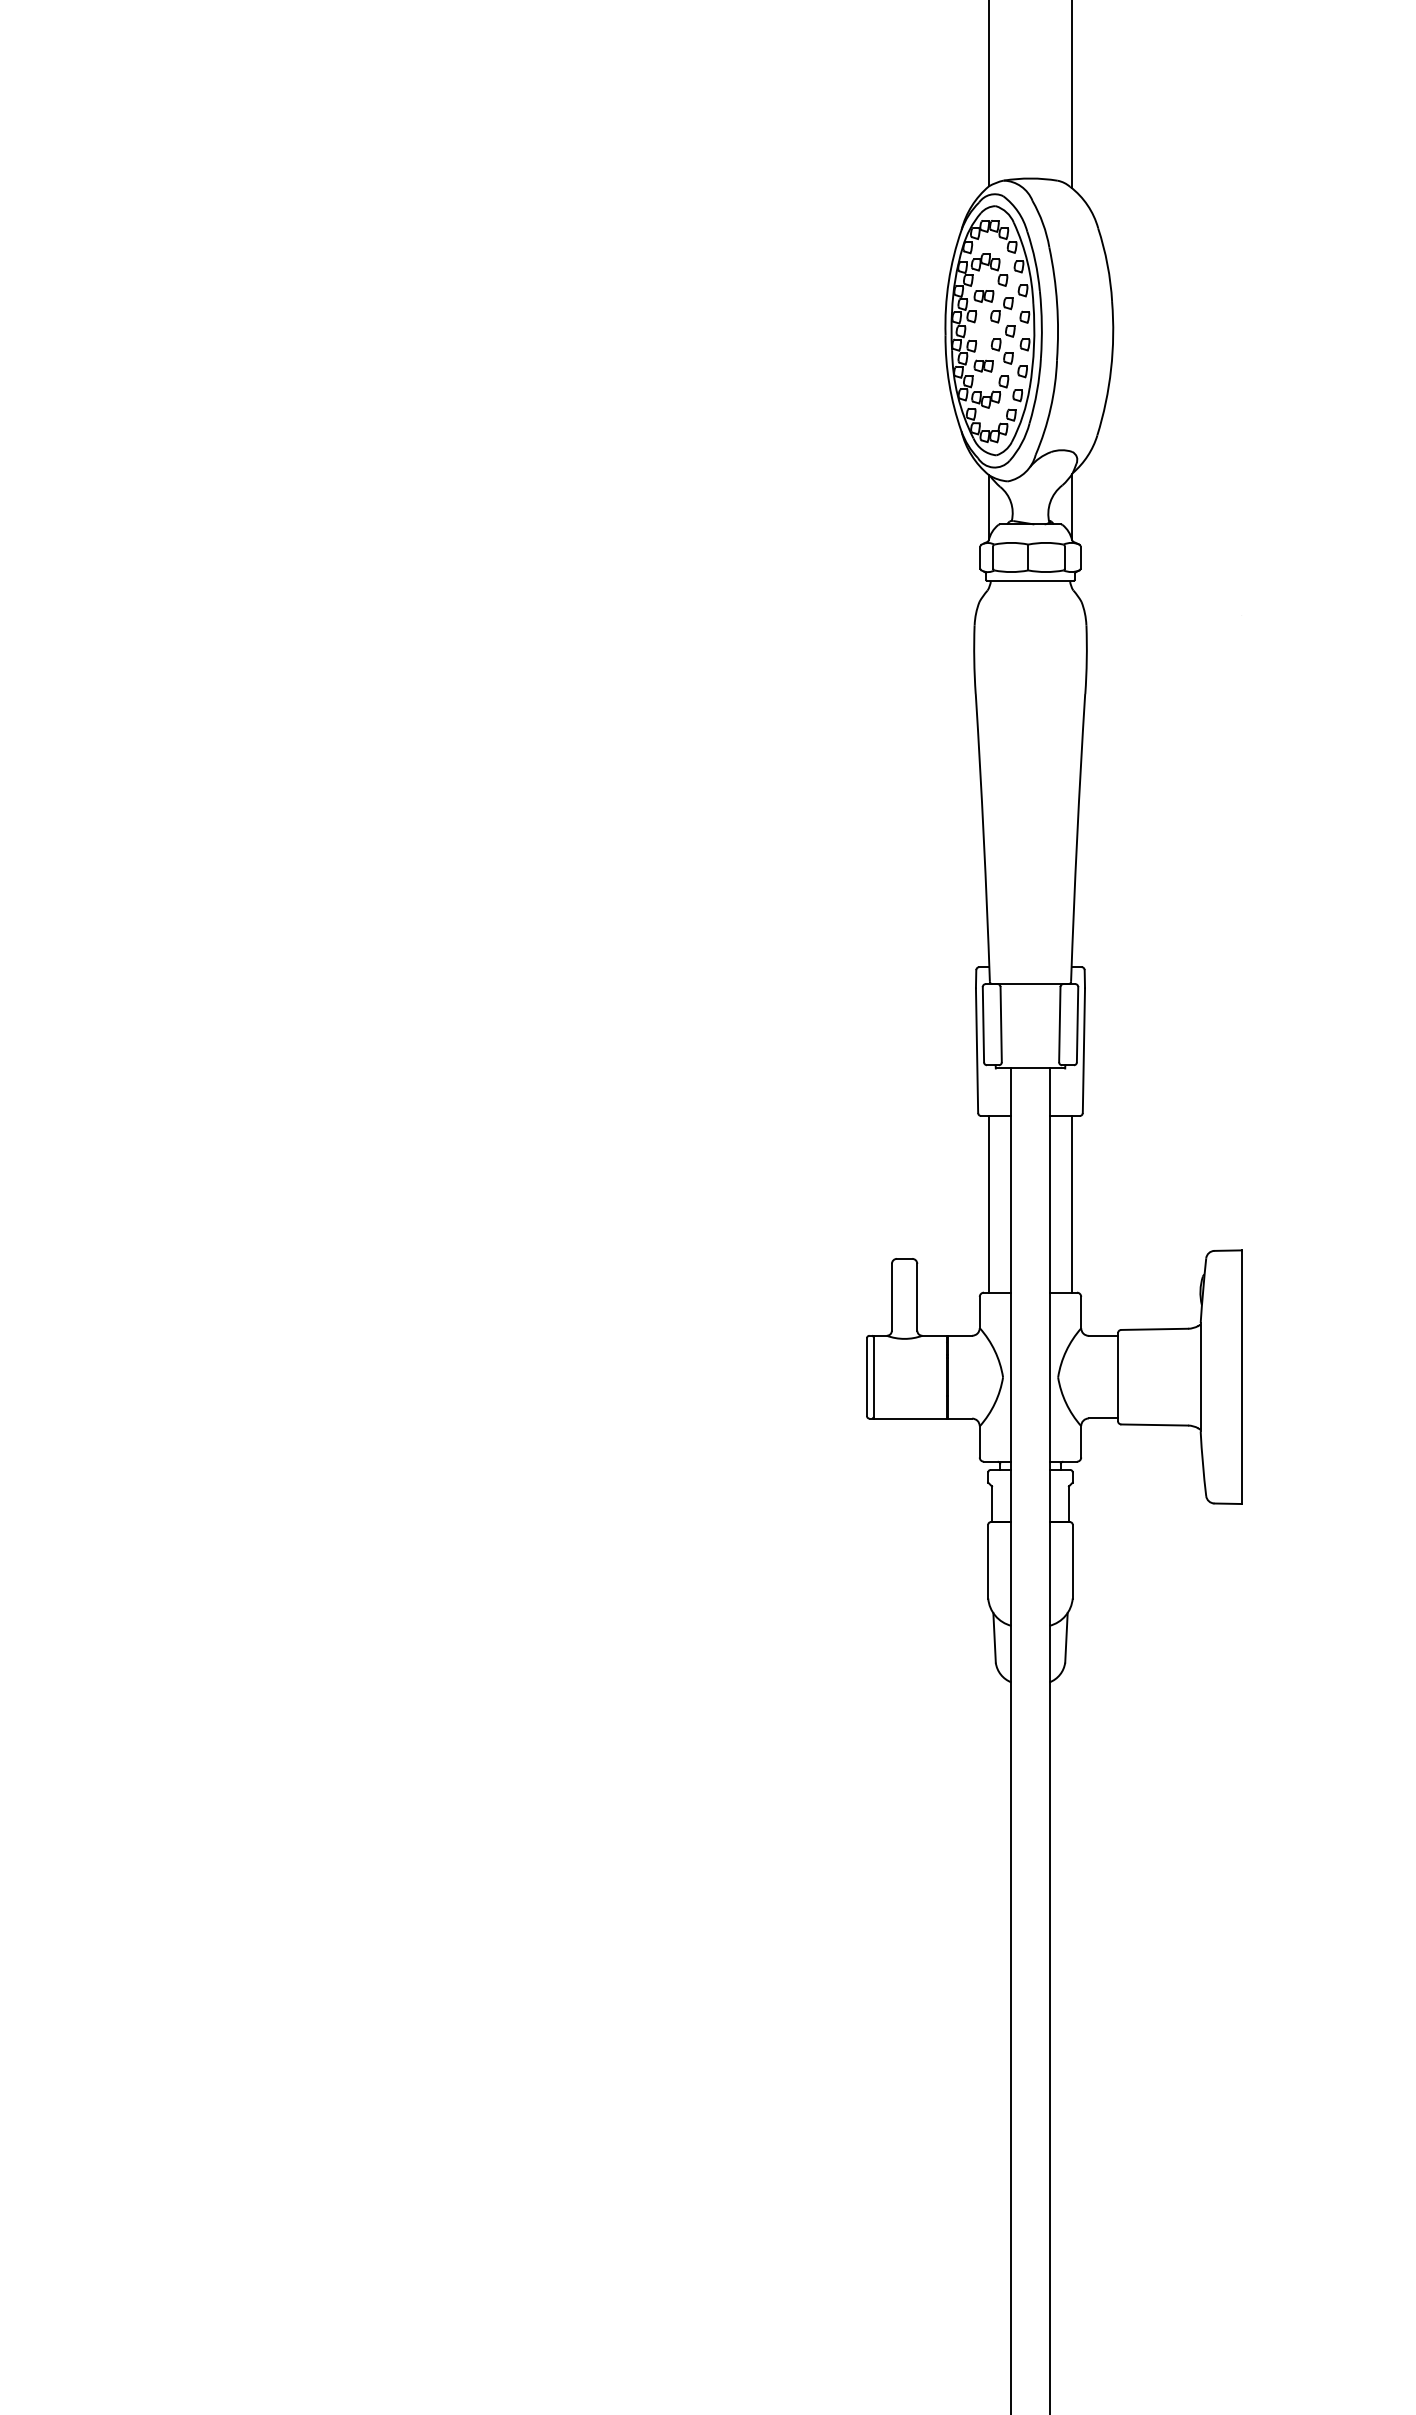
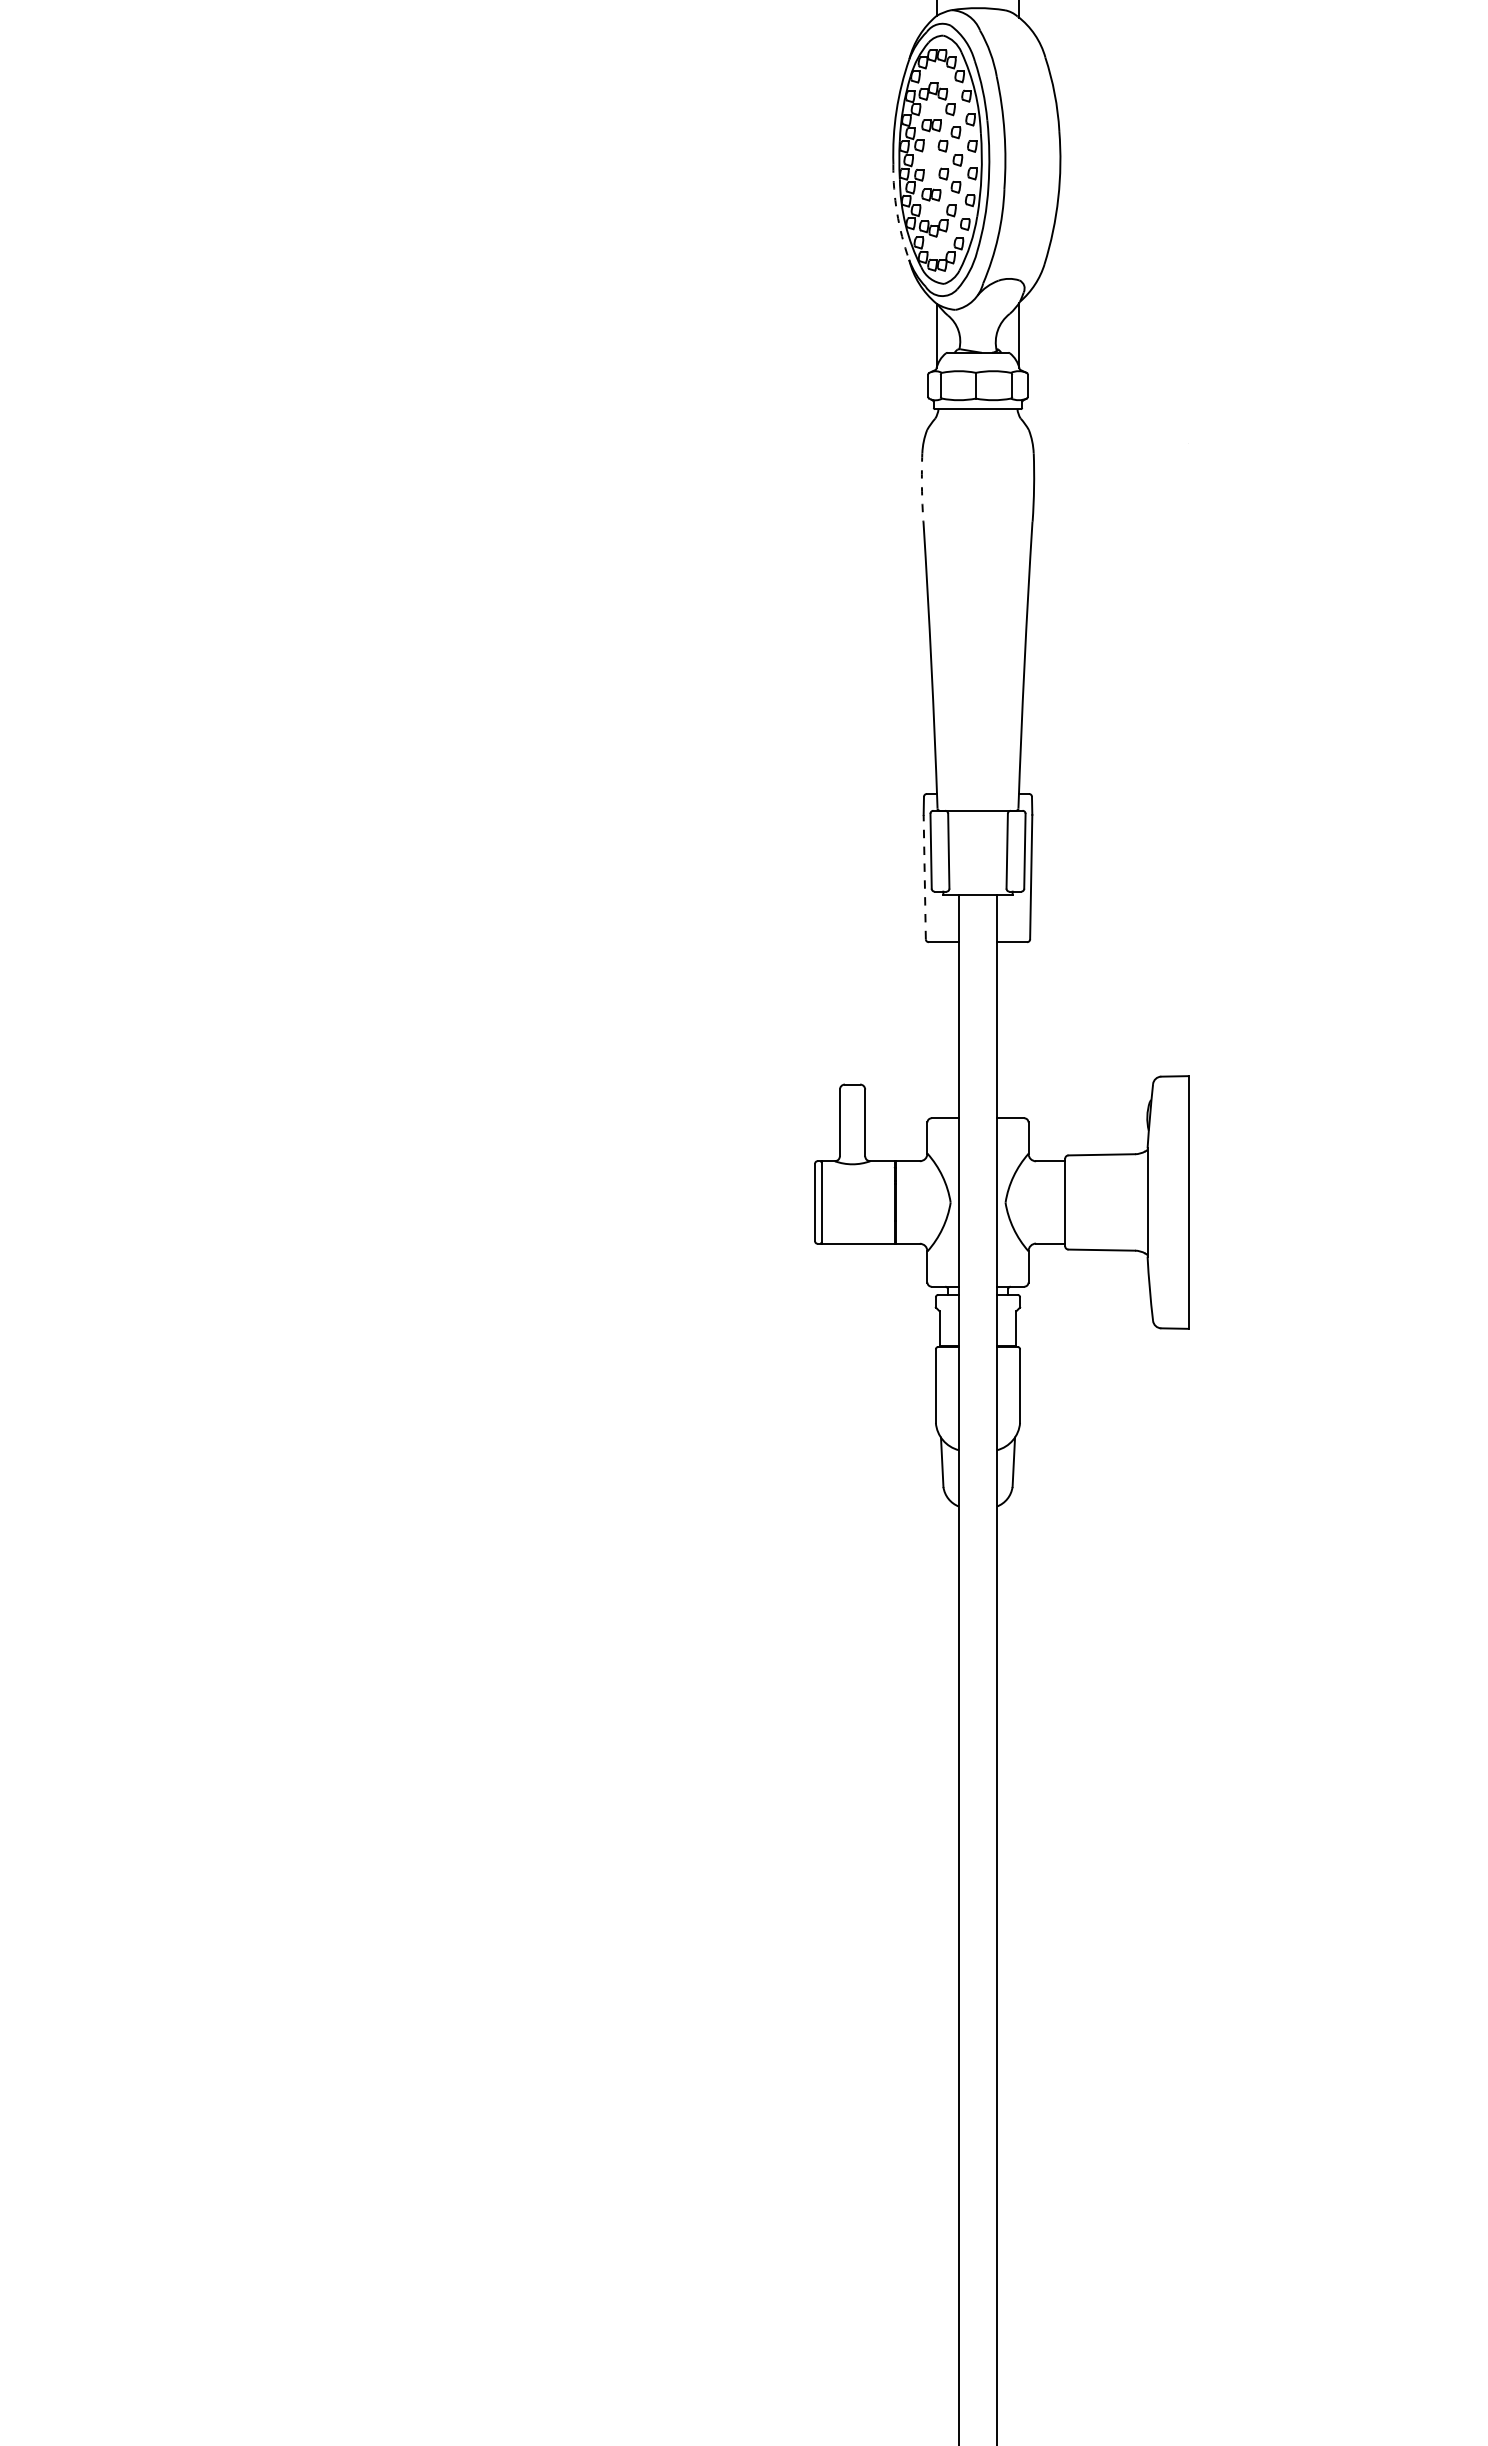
arc: (949, 383) -> (897, 212), solid -> dashed
arc: (973, 659) -> (921, 487), solid -> dashed
line: (976, 1050) -> (924, 876), solid -> dashed
line: (988, 1204) -> (936, 1030), removed
line: (1072, 1204) -> (1019, 1030), removed

